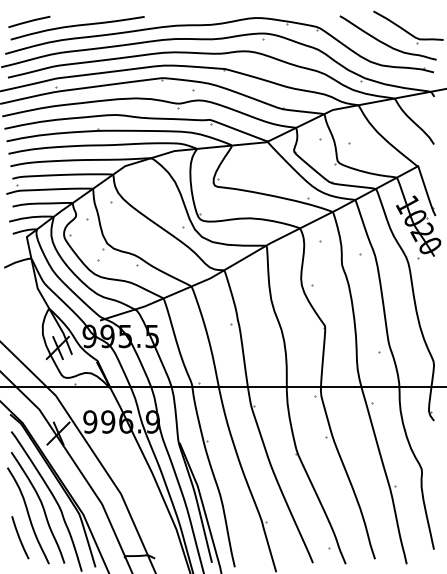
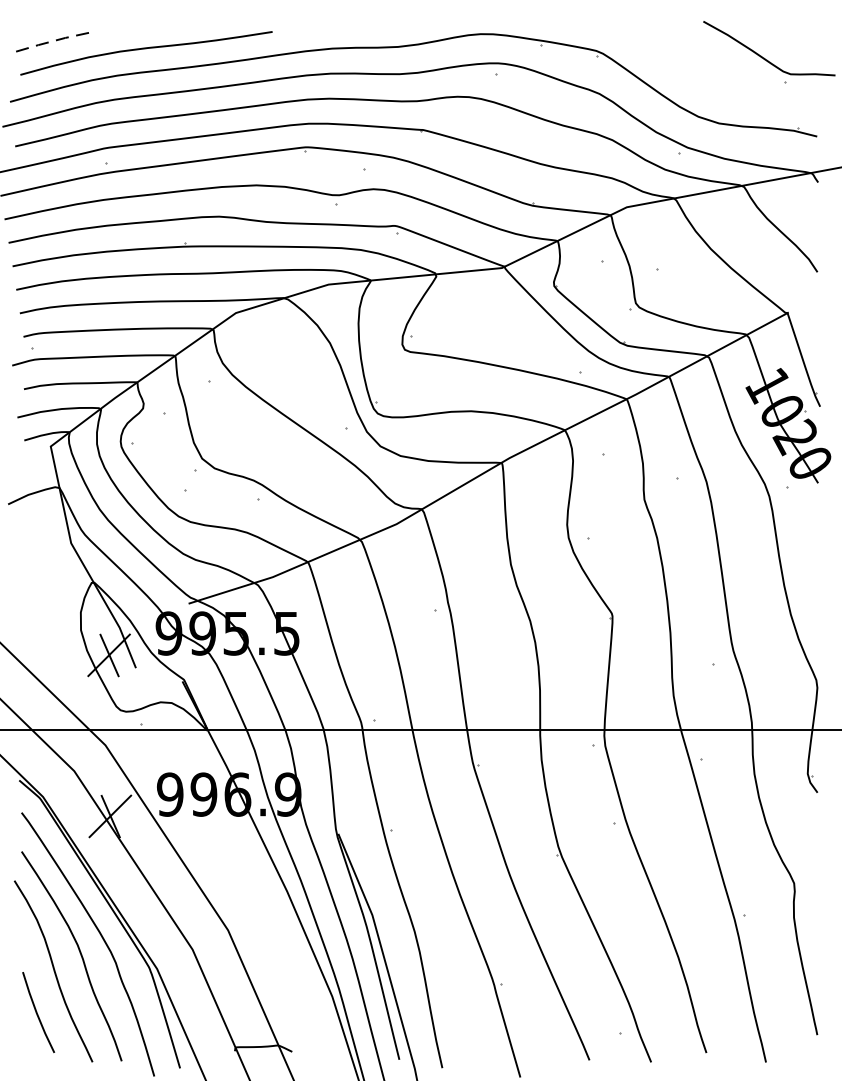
line: (29, 21) -> (55, 40), solid -> dashed
curve: (384, 42) -> (724, 80), removed

